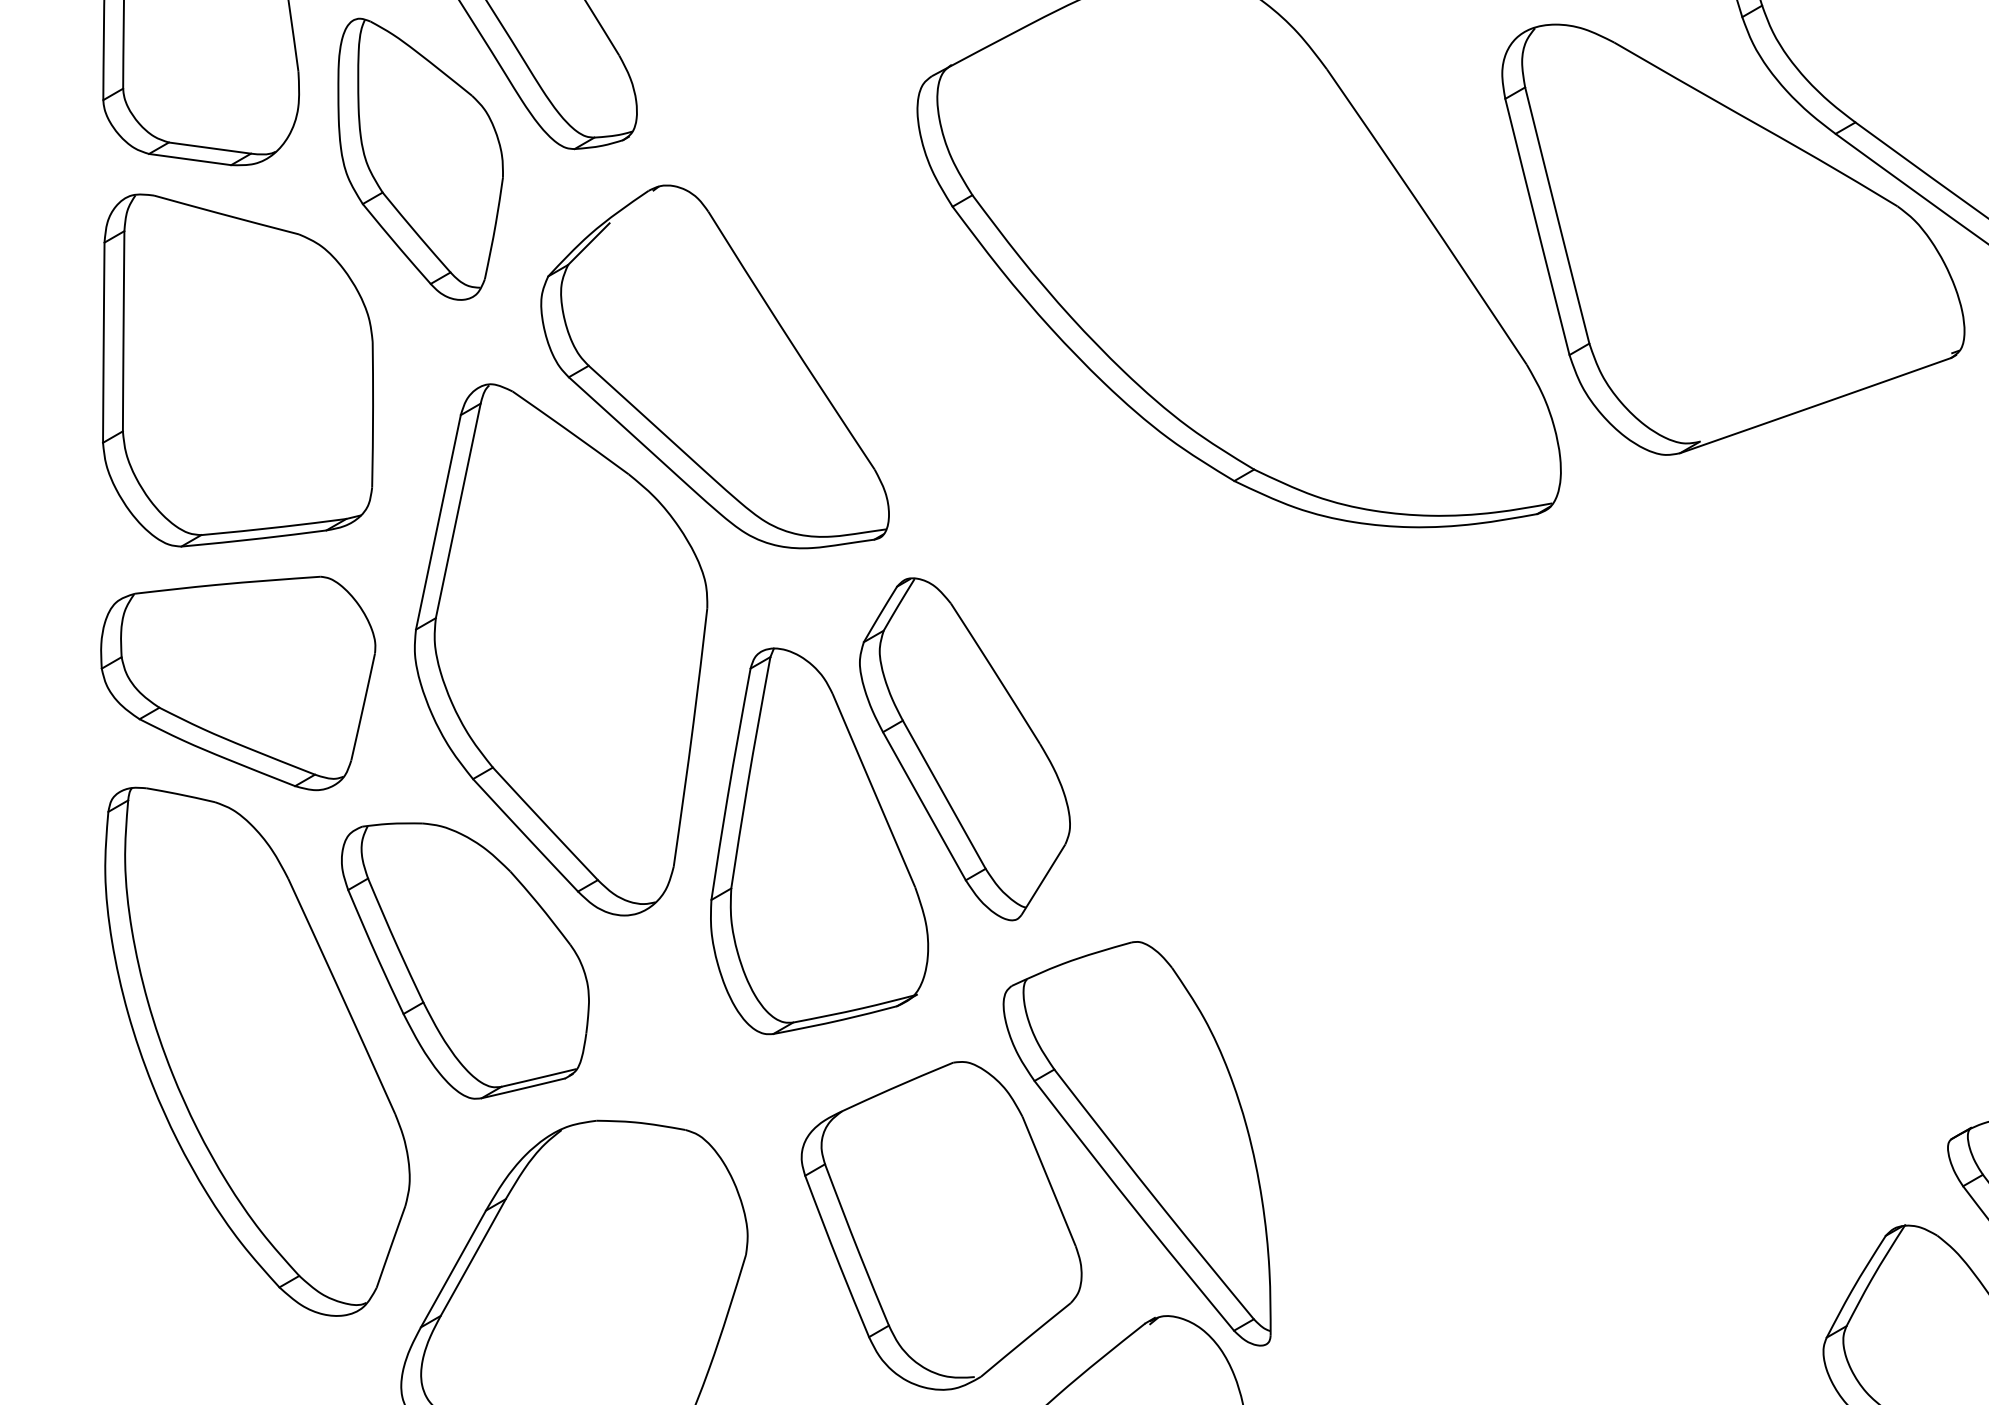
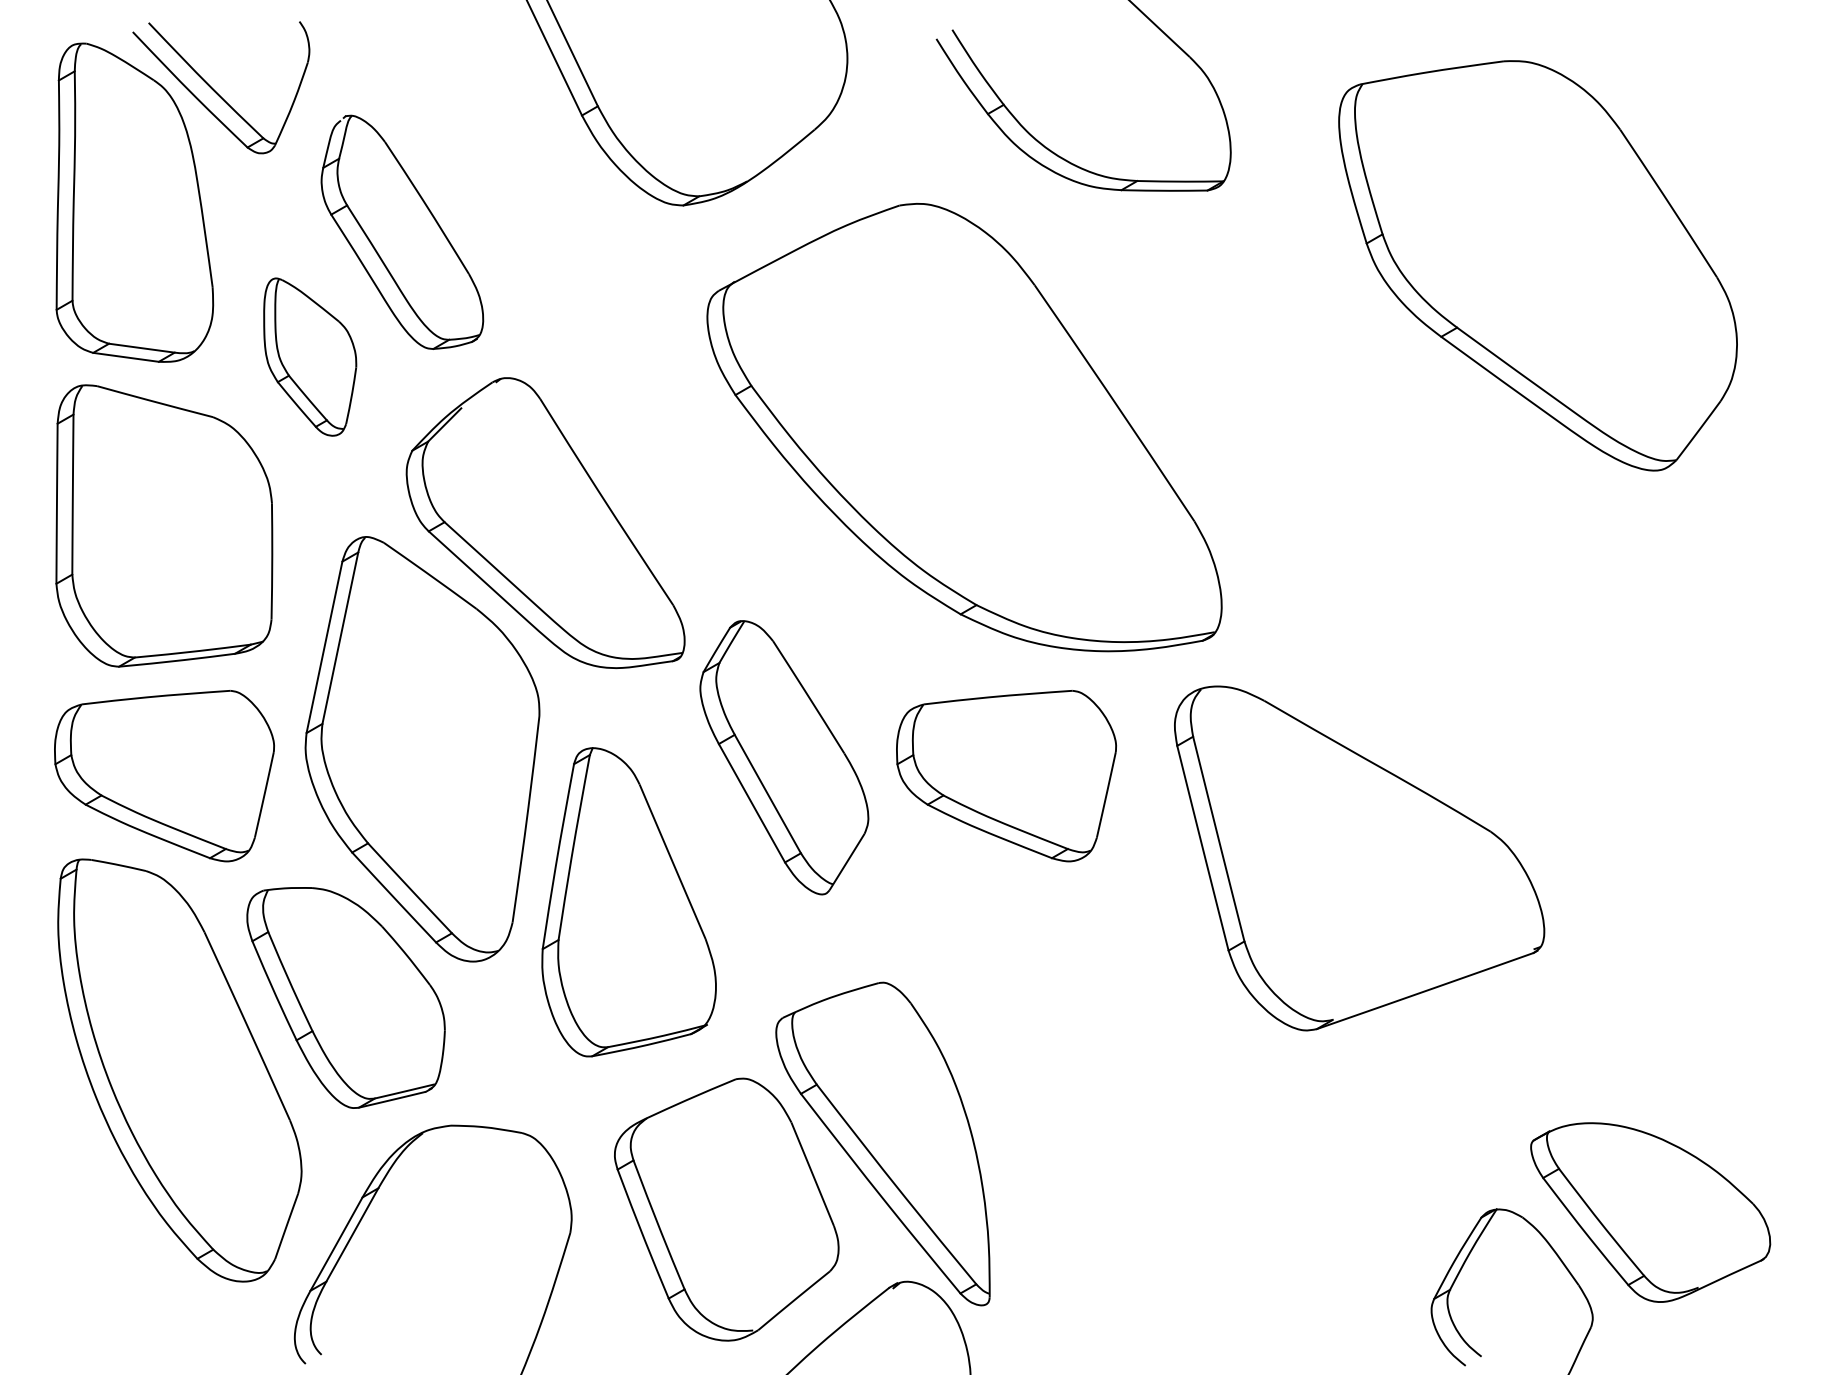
part: (419, 158) -> (309, 356), size x0.7
part: (1733, 239) -> (1359, 858), moved
part: (1291, 683) -> (1006, 776), added
part: (965, 749) -> (784, 757), moved

